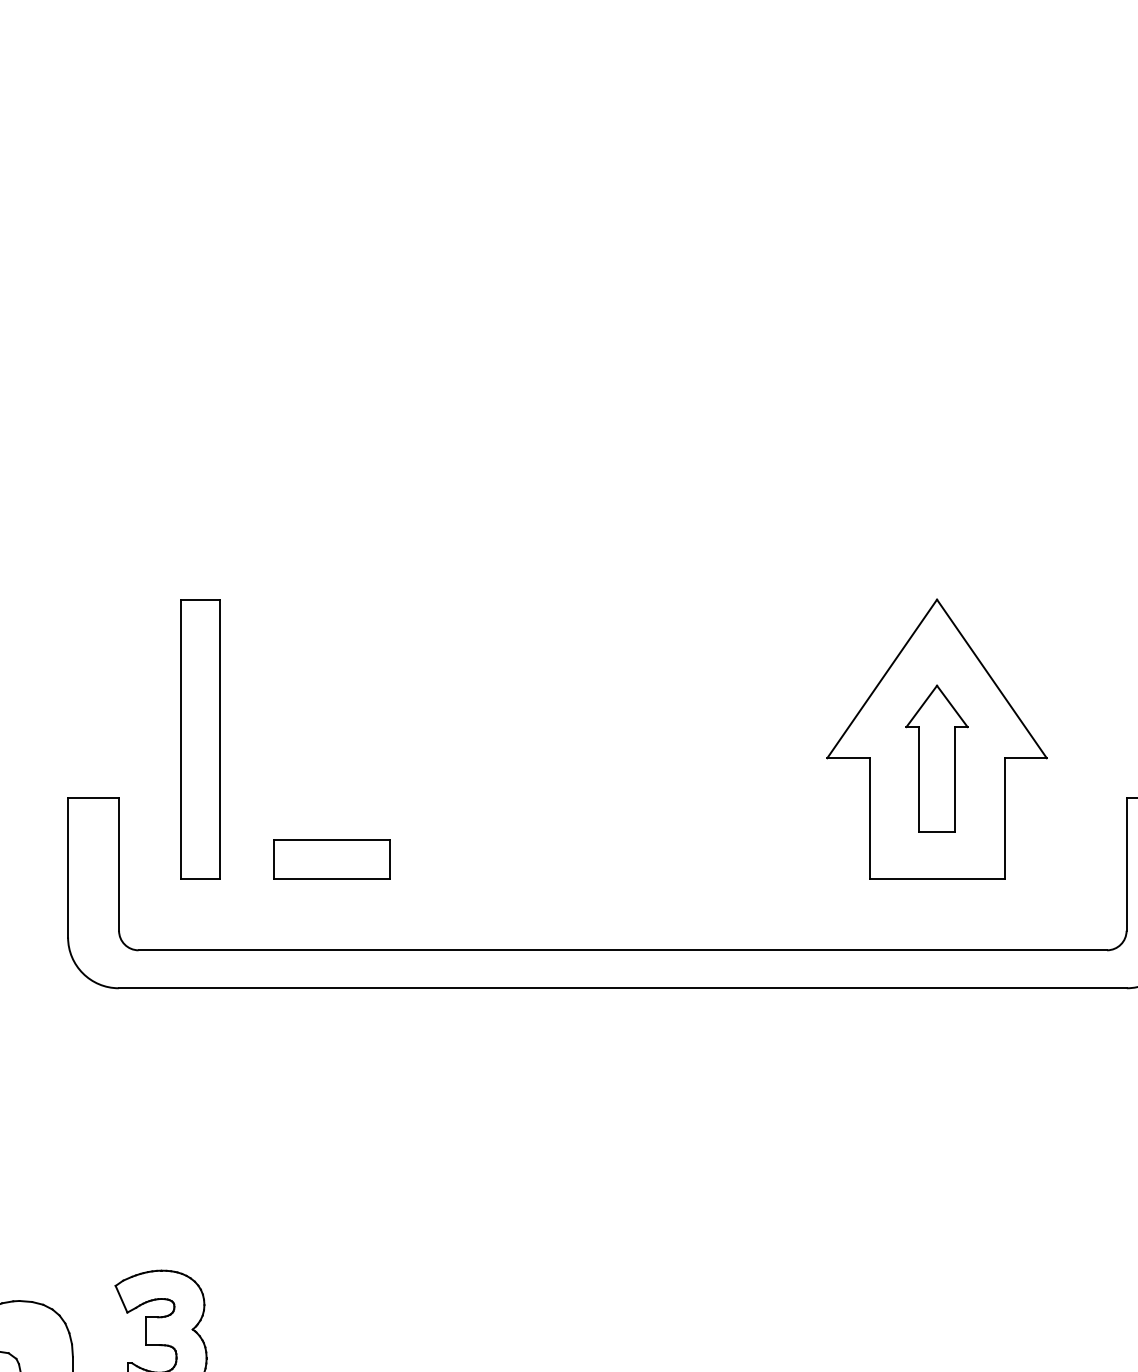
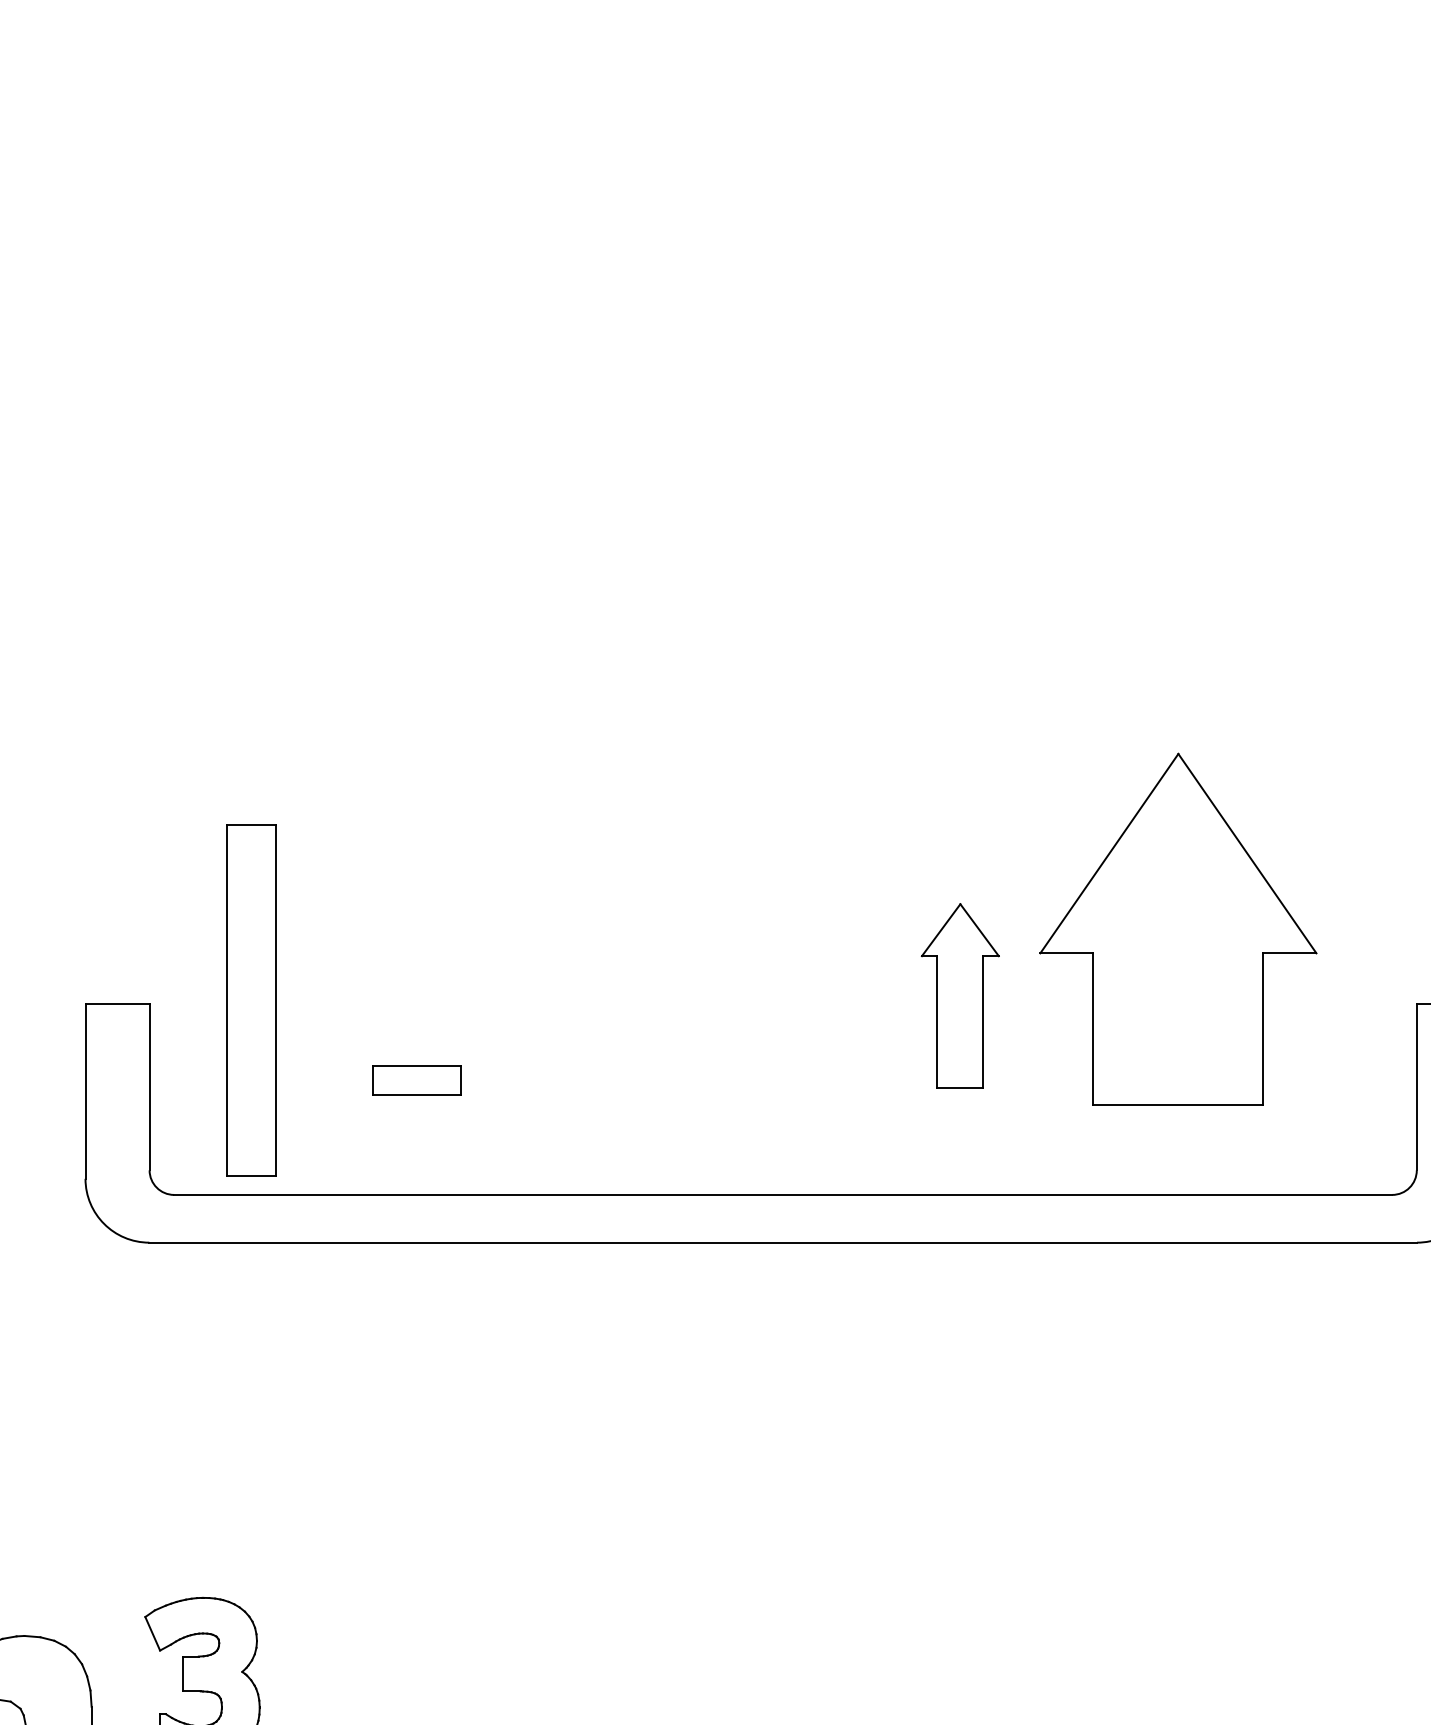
part: (200, 739) -> (251, 1000), moved
part: (936, 758) -> (959, 995), moved
part: (332, 859) -> (417, 1080), size x0.6

